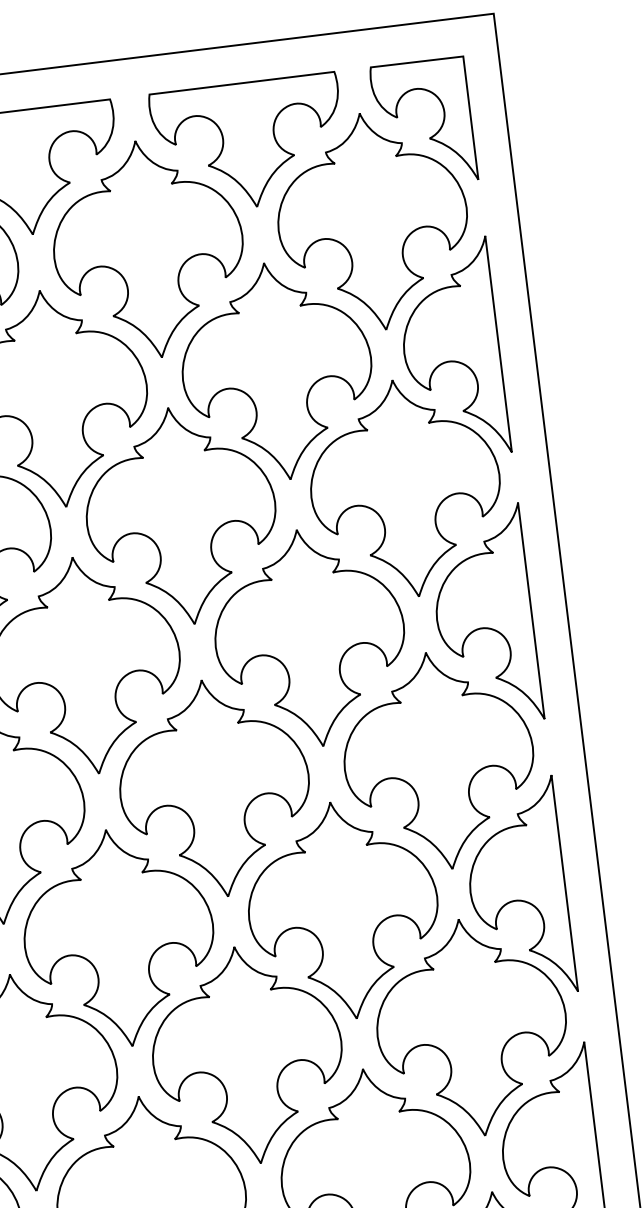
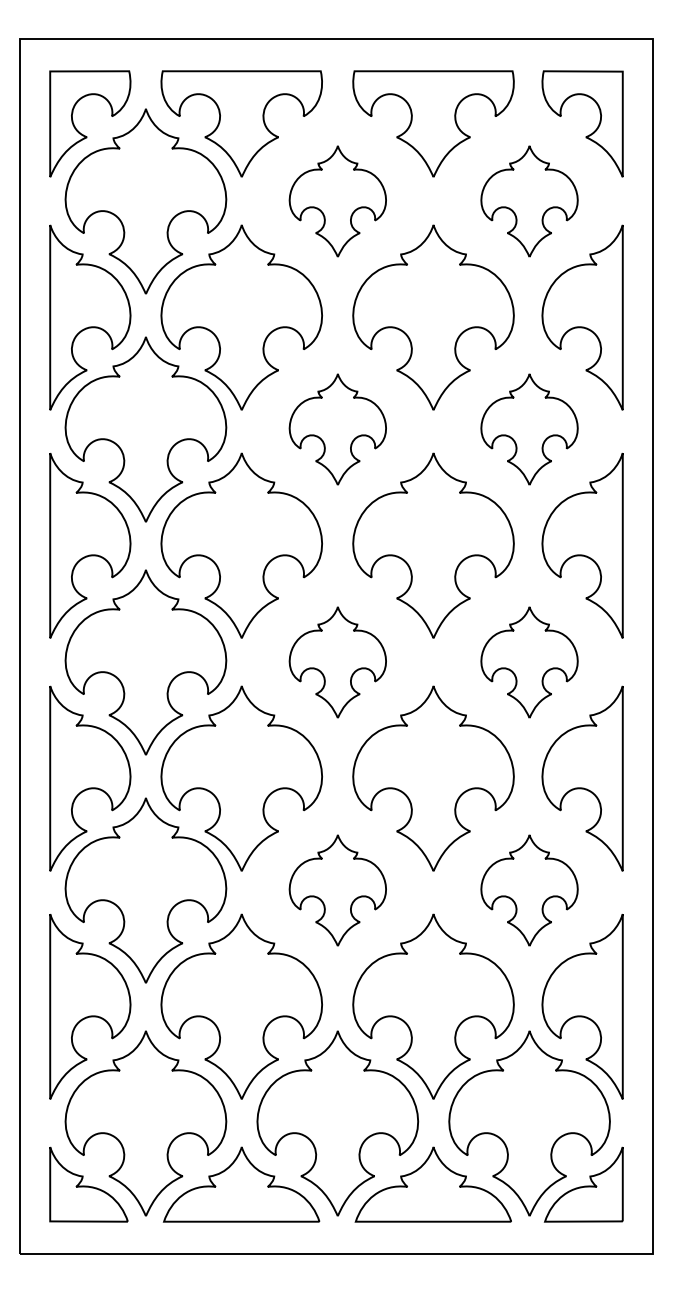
part: (372, 221) -> (529, 201), size x0.6
part: (148, 249) -> (337, 201), size x0.6
part: (405, 488) -> (529, 429), size x0.6
part: (181, 515) -> (337, 429), size x0.6
part: (439, 760) -> (529, 662), size x0.6
part: (214, 788) -> (337, 662), size x0.6
part: (471, 1027) -> (529, 890), size x0.6
part: (247, 1055) -> (337, 890), size x0.6

